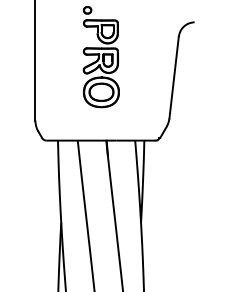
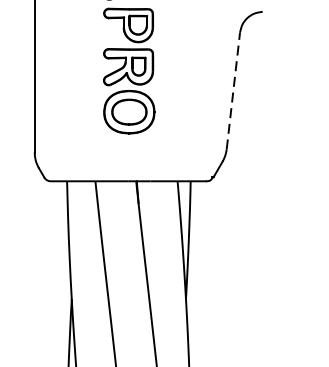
line: (174, 77) -> (233, 90), solid -> dashed

